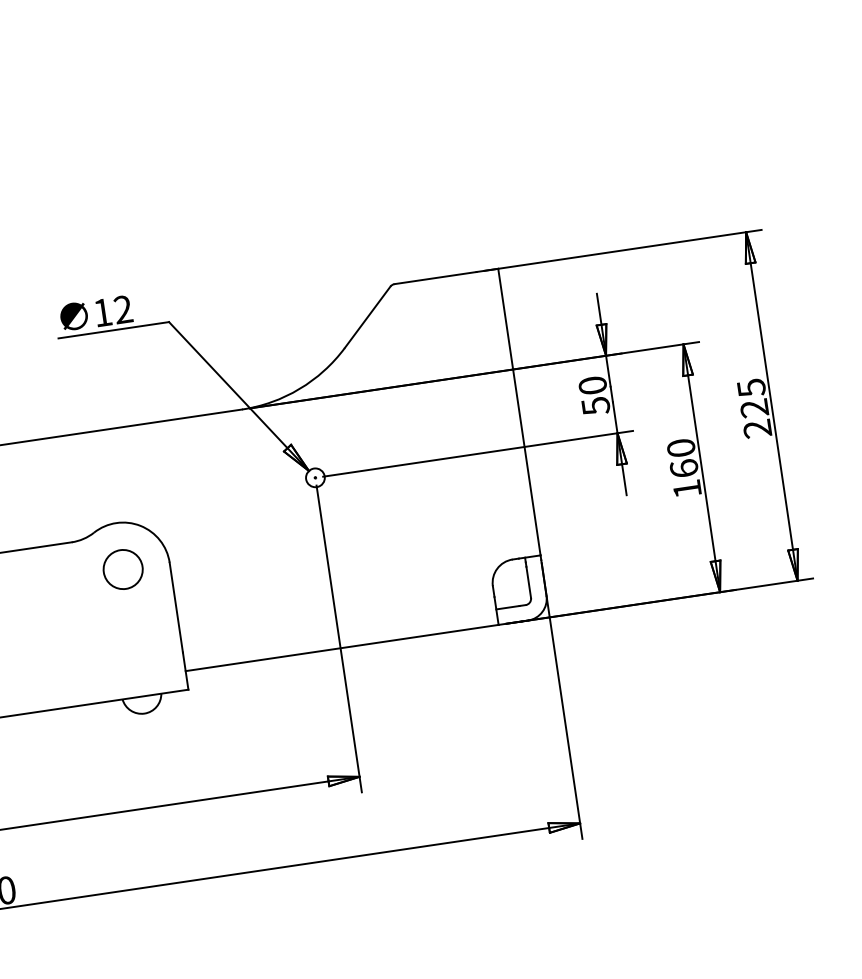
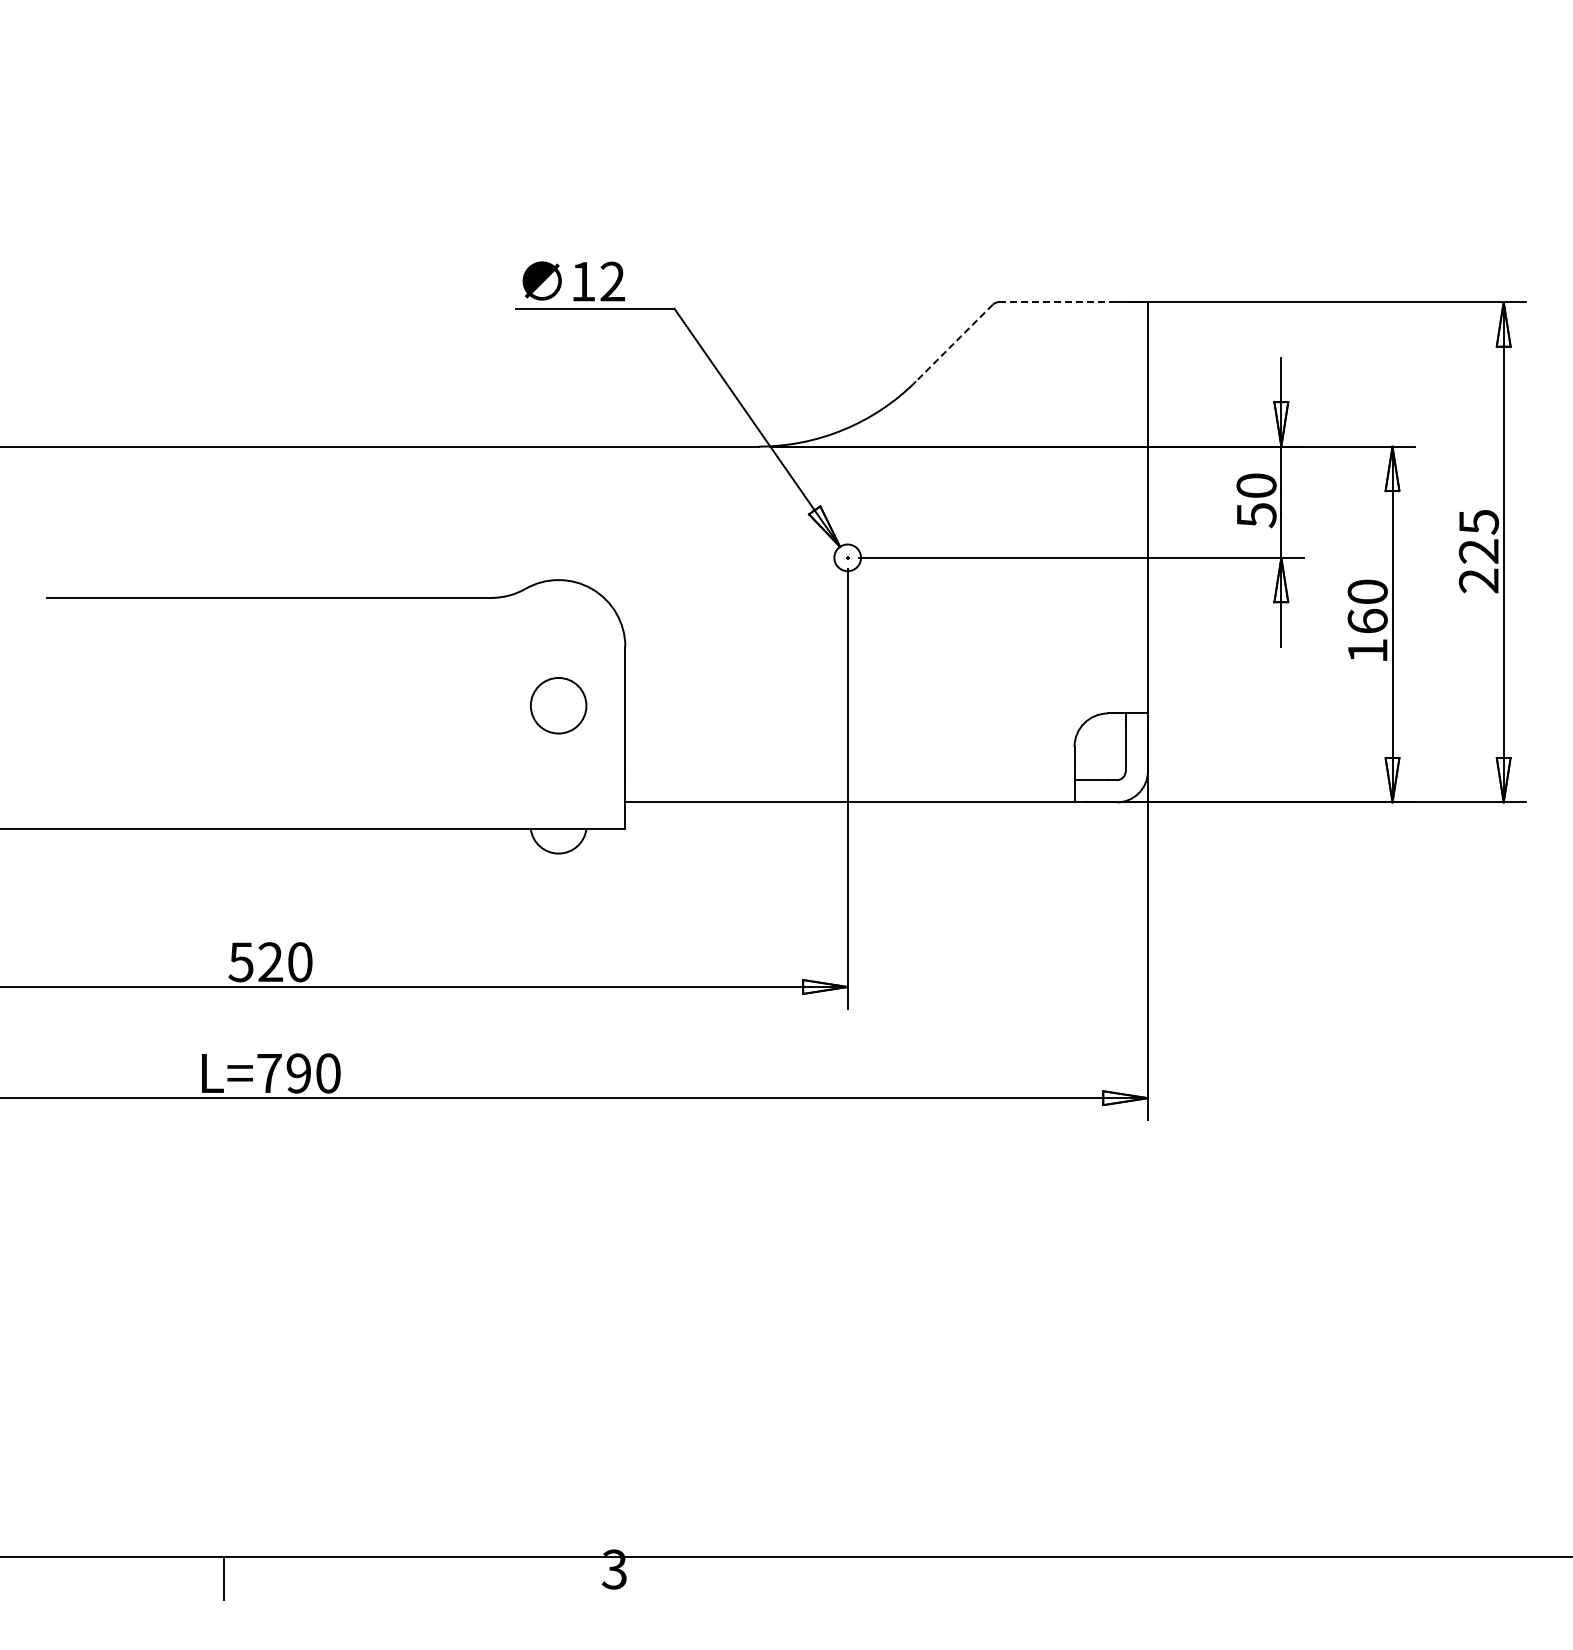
line: (435, 278) -> (1057, 302), solid -> dashed
line: (367, 317) -> (954, 343), solid -> dashed
circle: (123, 569) -> (558, 705), moved

